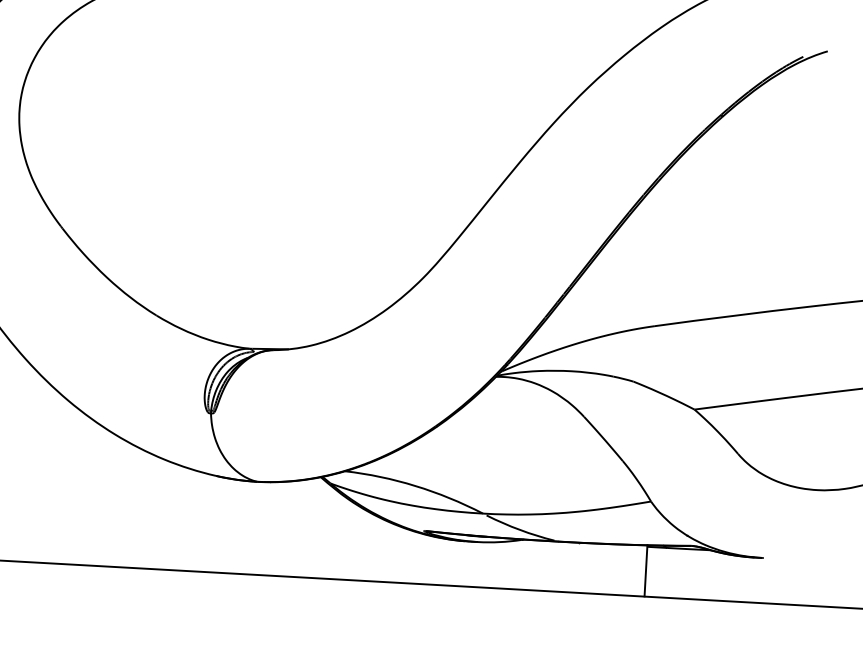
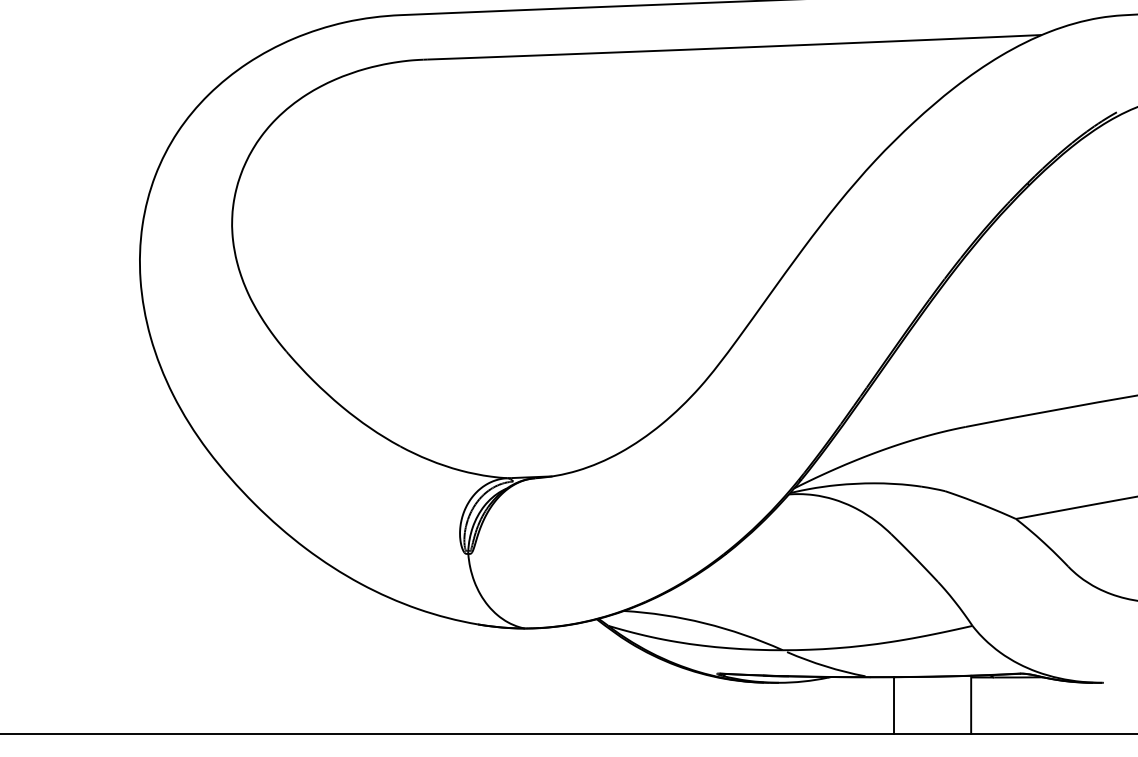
line: (577, 567) -> (893, 705), added

